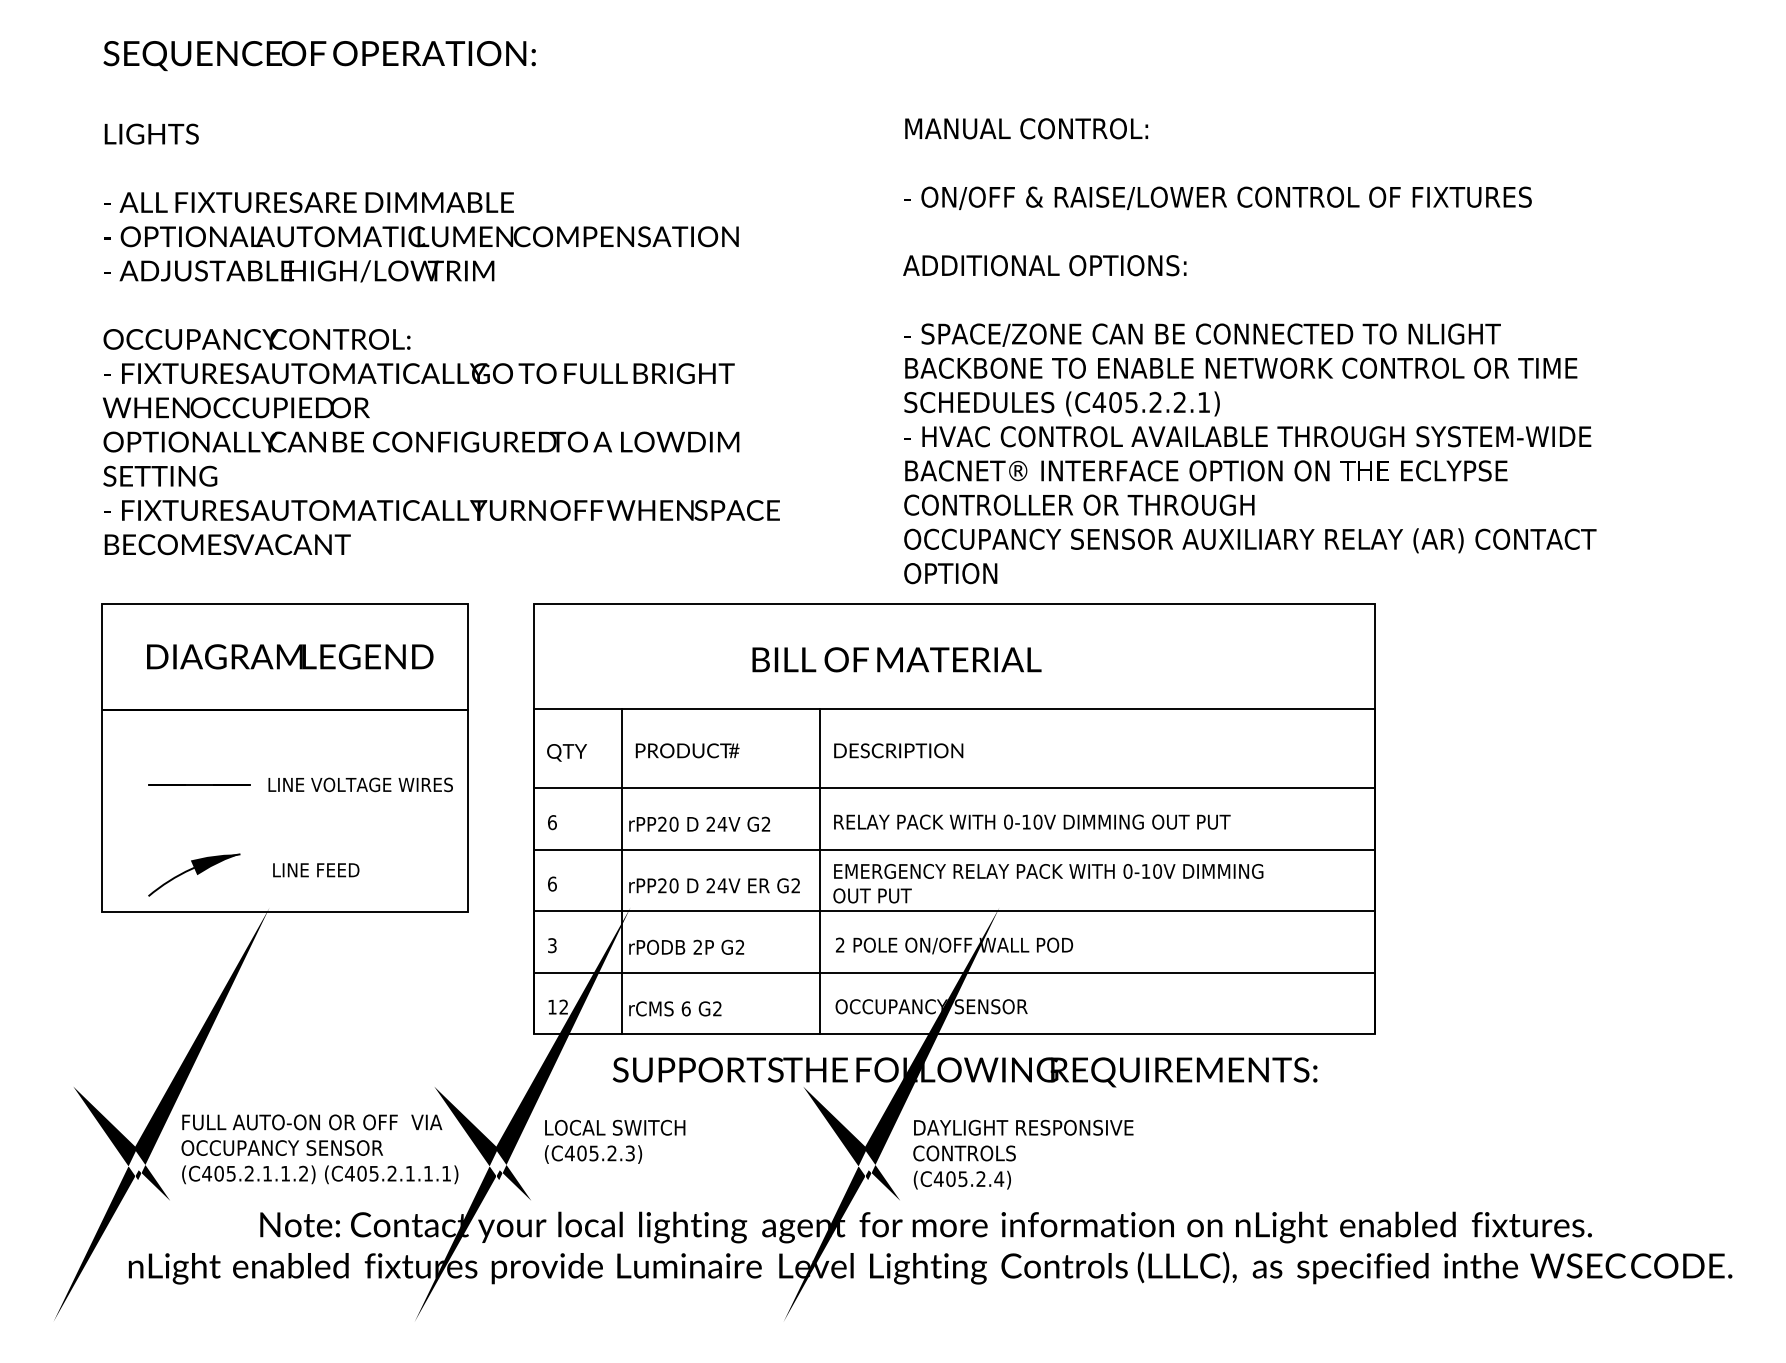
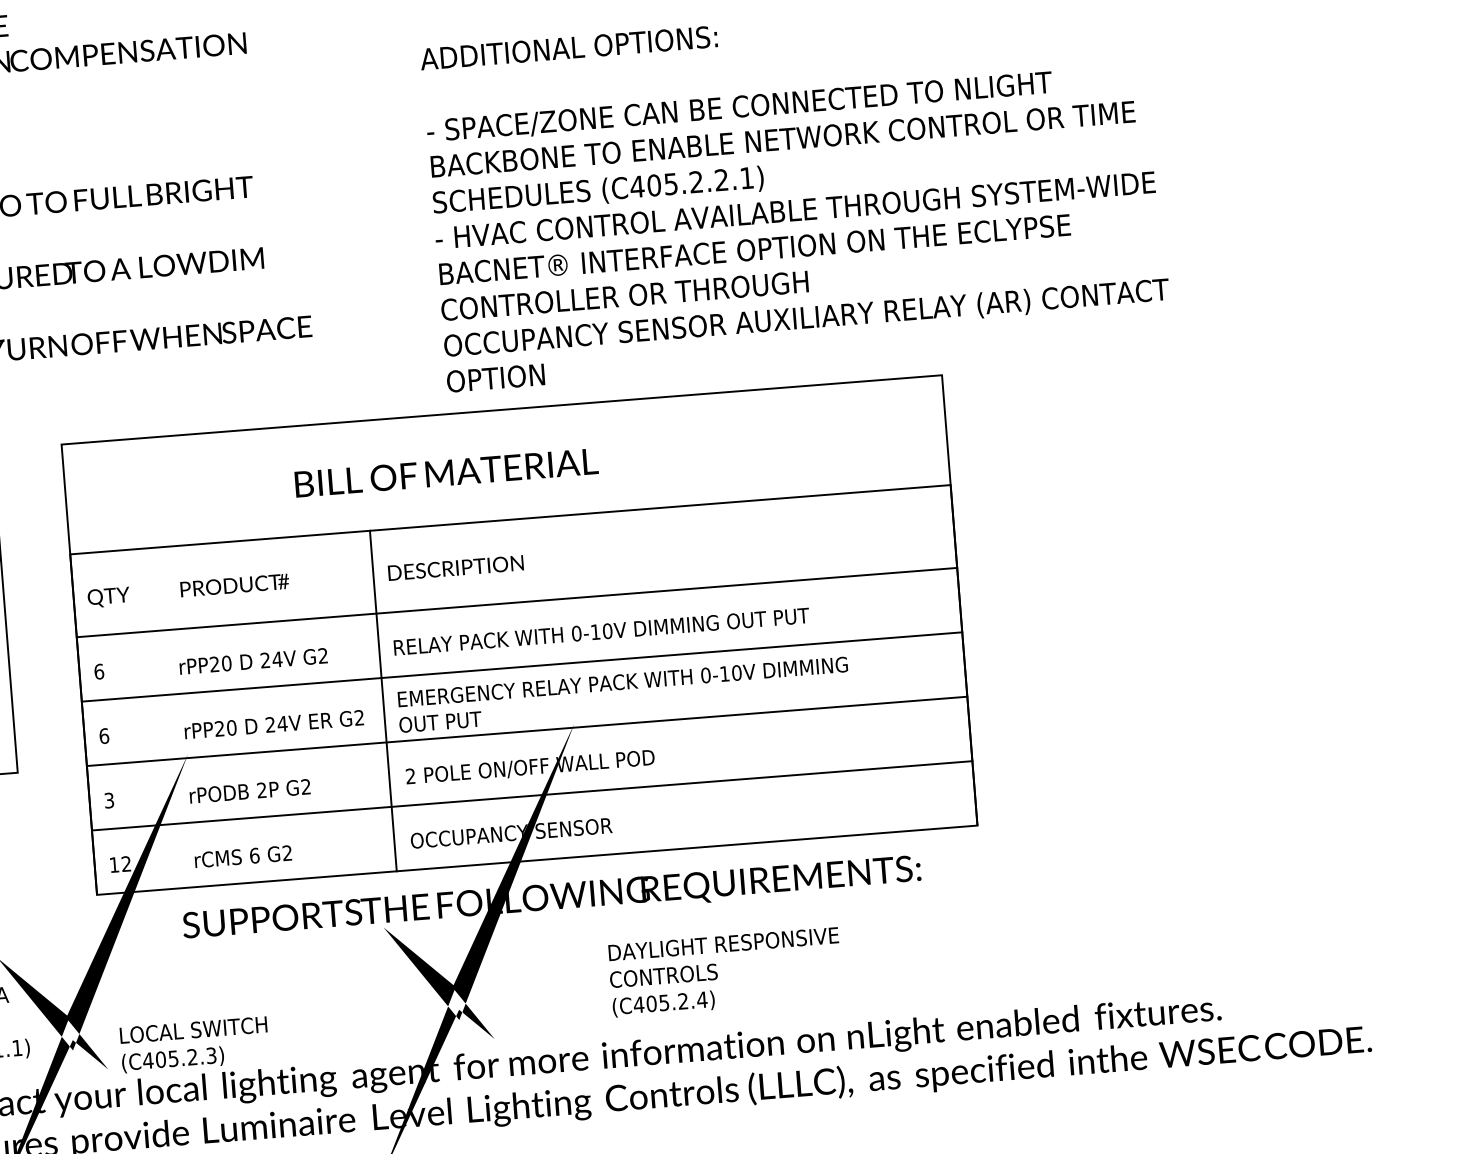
line: (621, 871) -> (175, 717), removed
text: (614, 1141) -> (193, 1044), moved
text: (1023, 1154) -> (725, 972), moved

